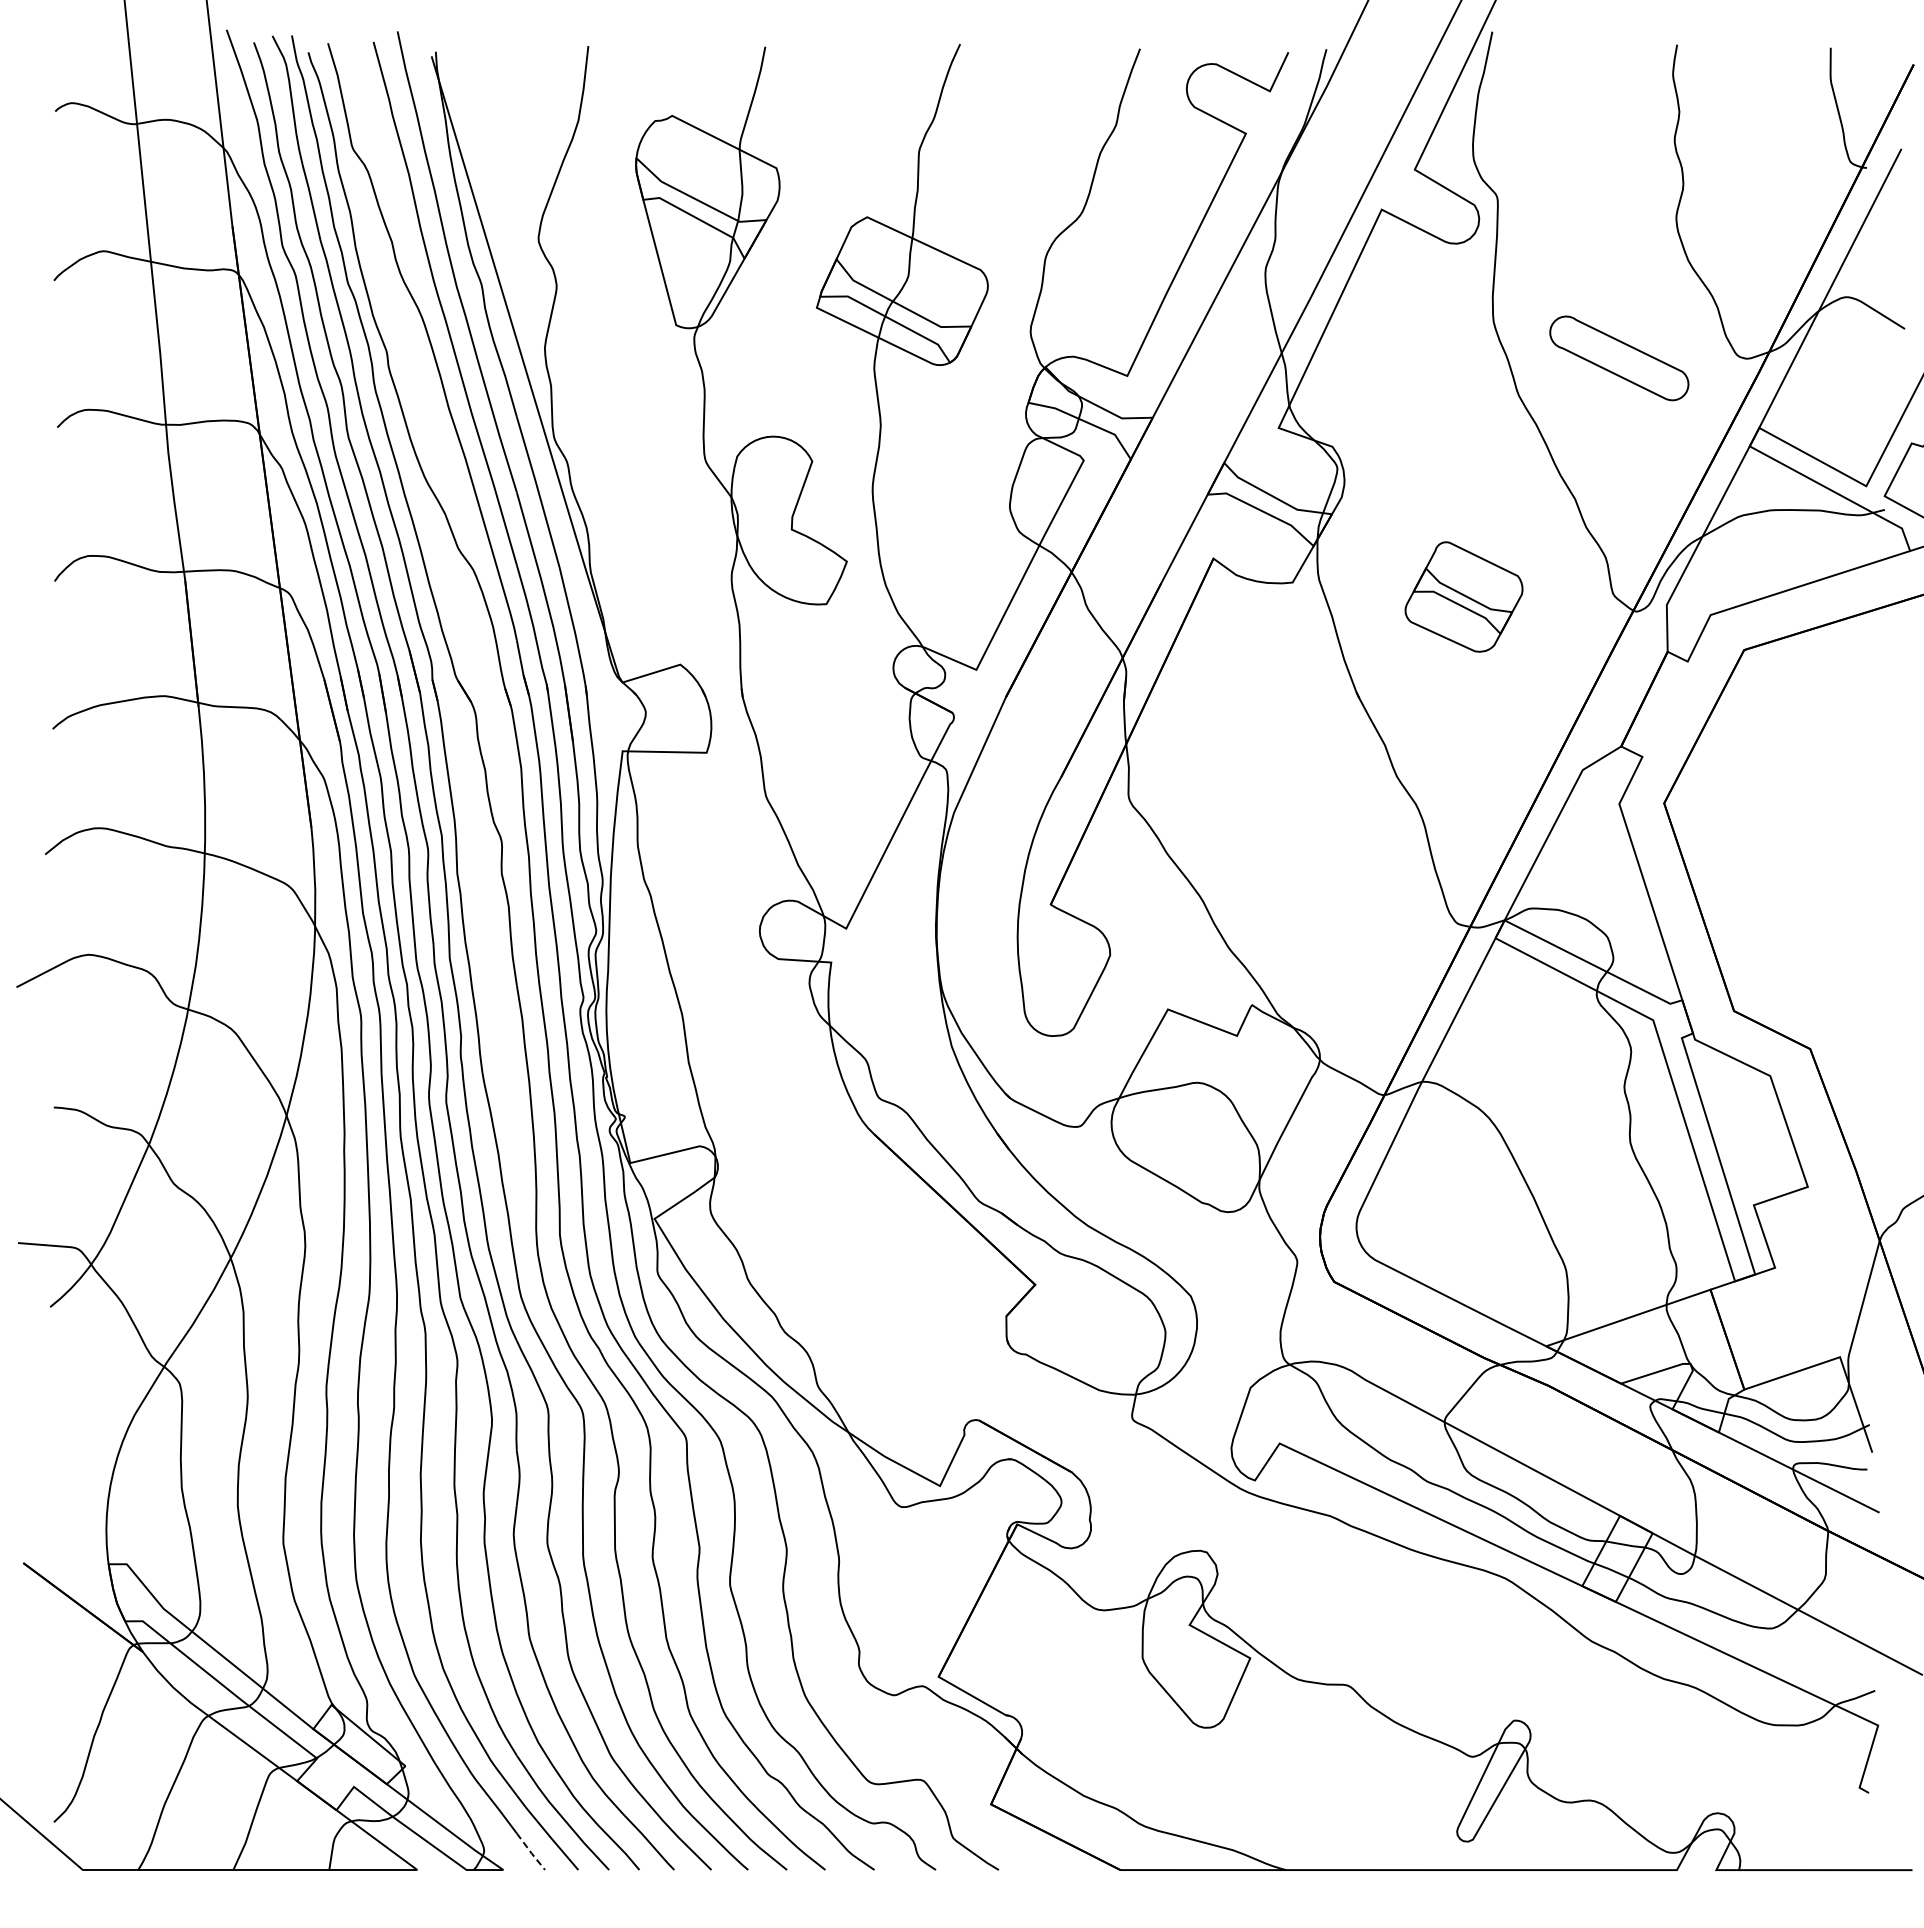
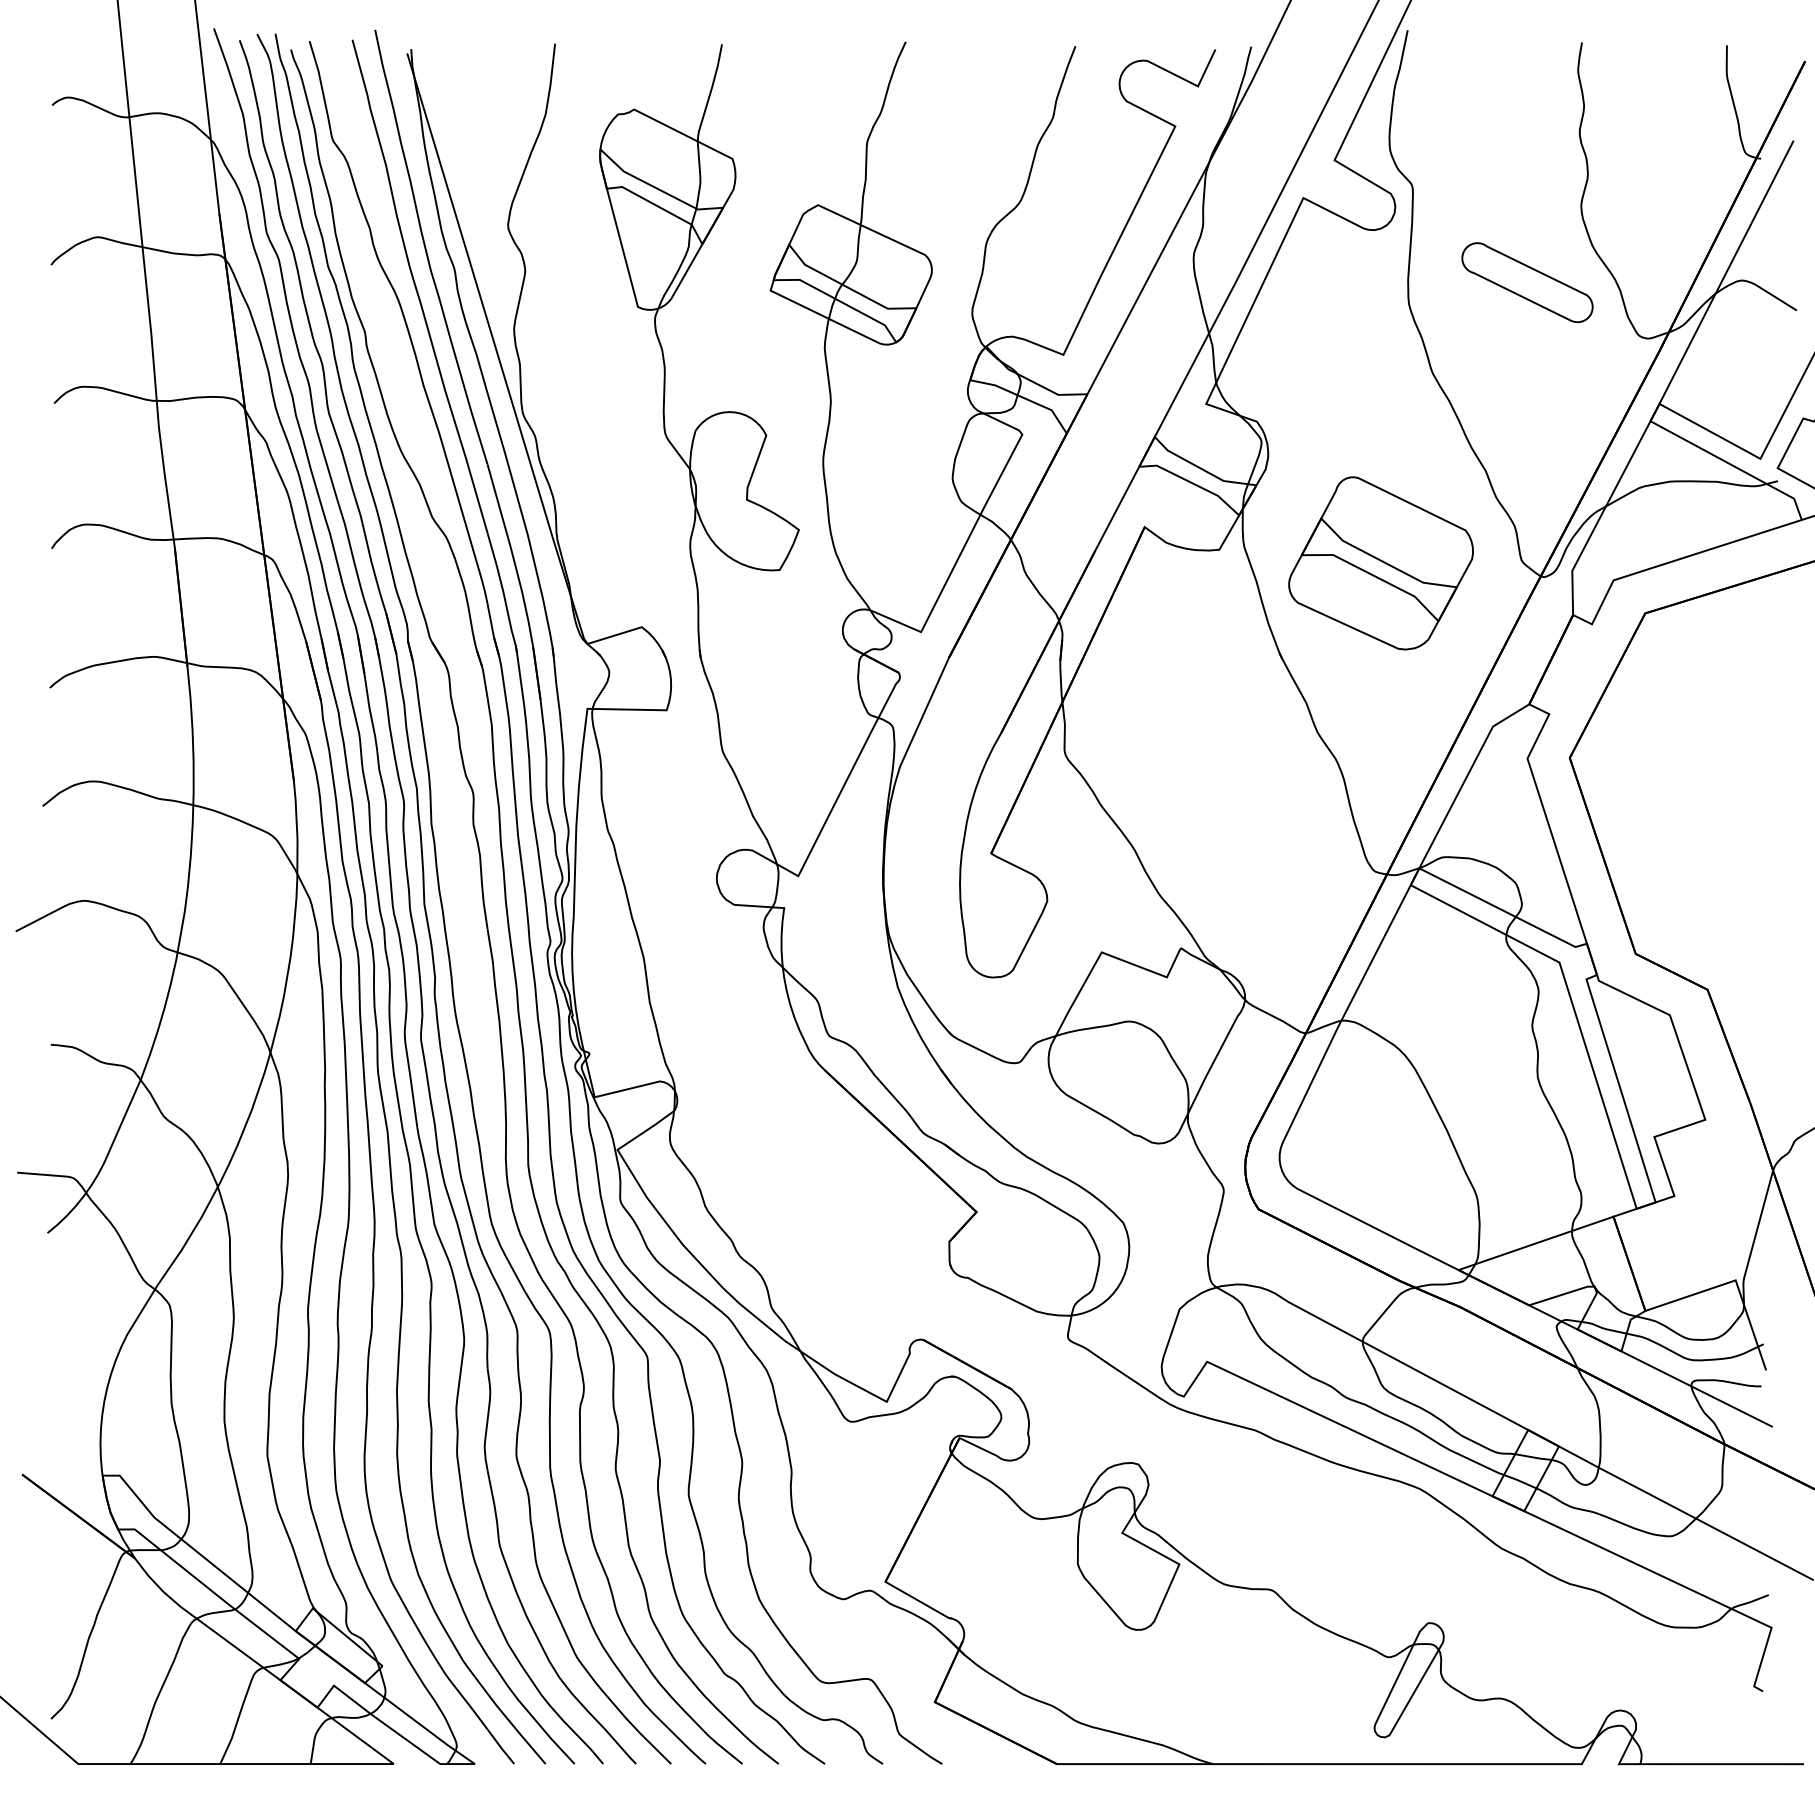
part: (1619, 358) -> (1527, 282), moved
part: (1463, 596) -> (1380, 562), size x1.67
line: (531, 1853) -> (501, 1748), dashed -> solid

